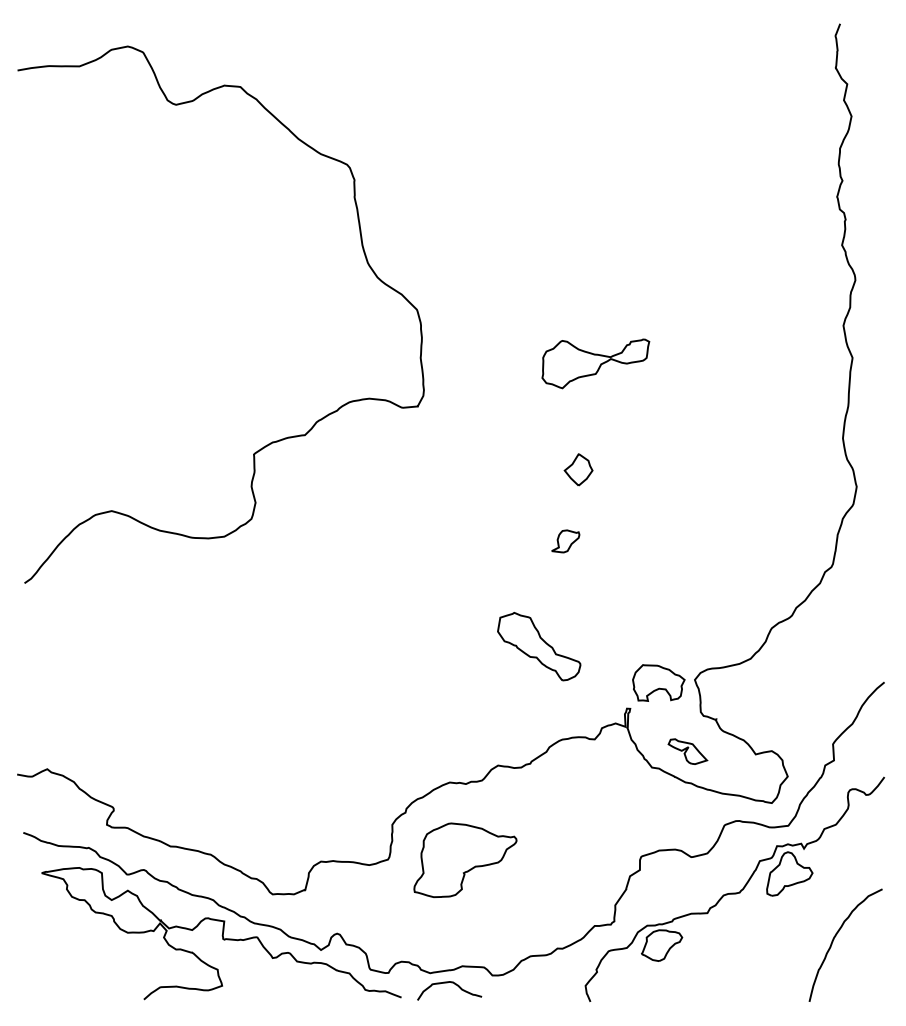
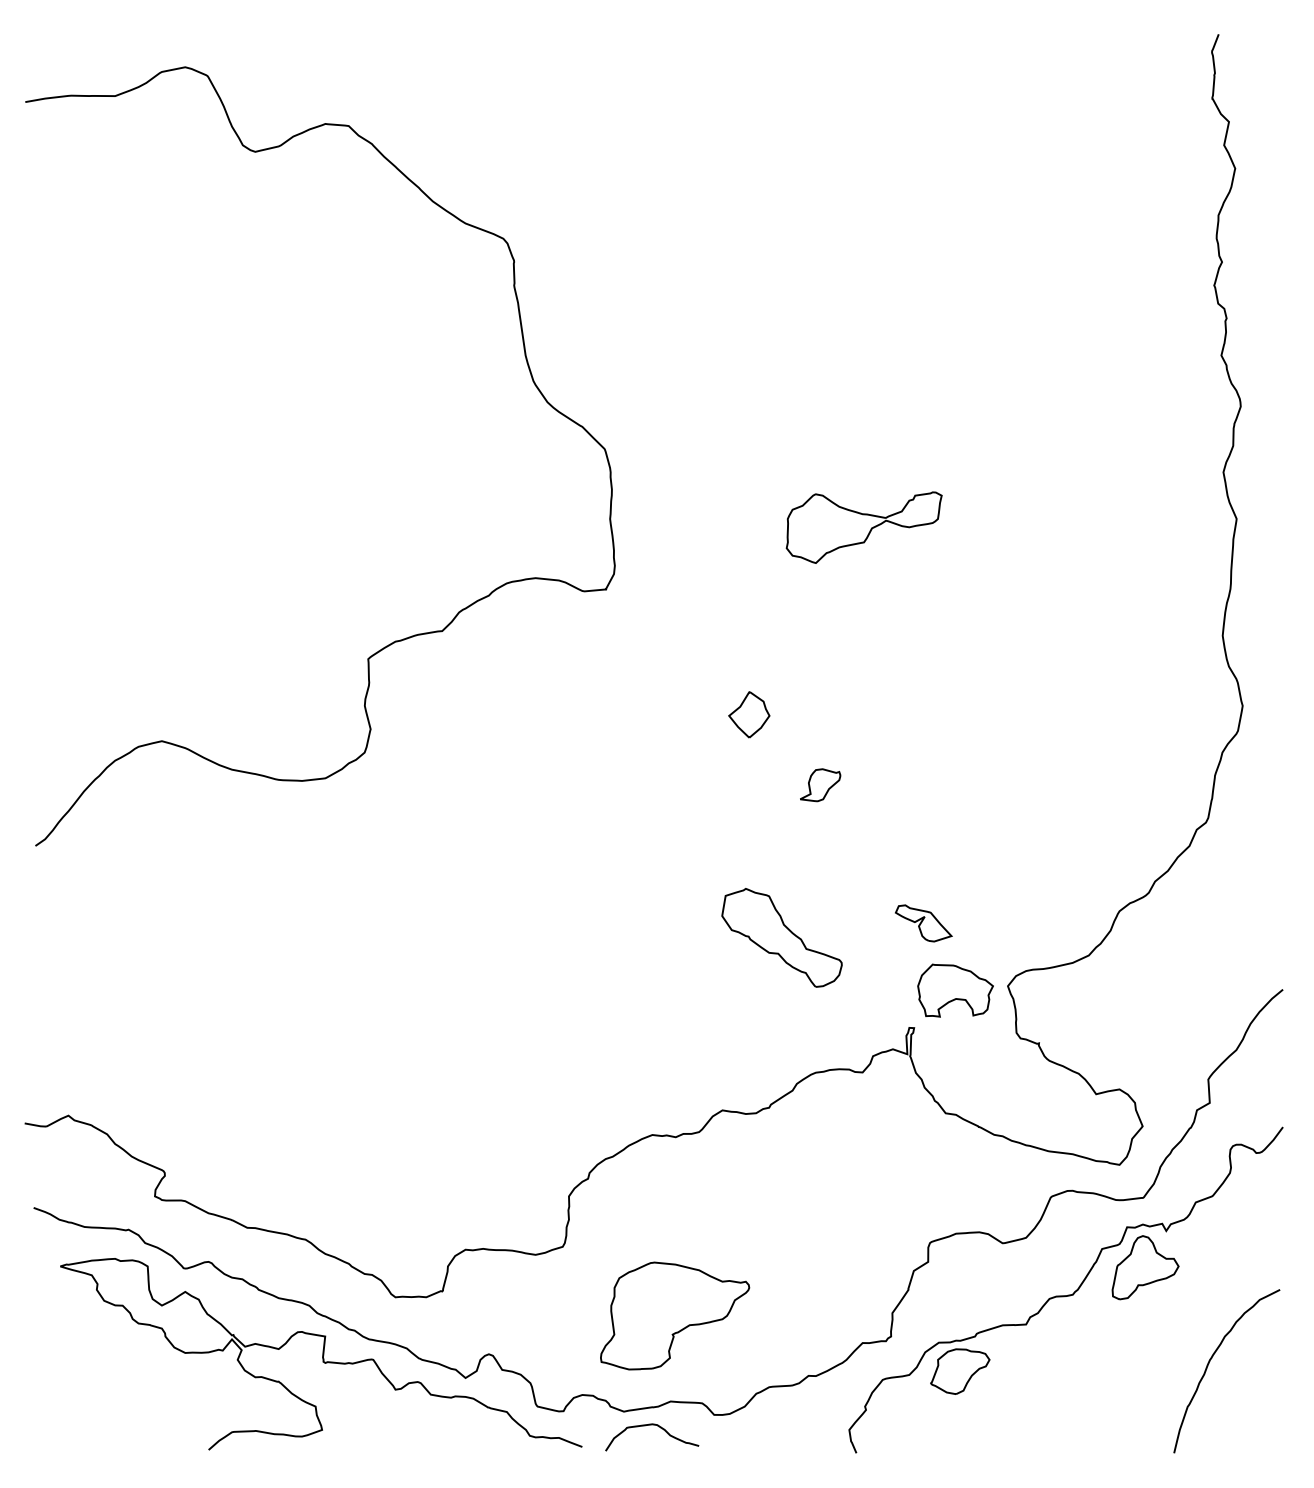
part: (578, 469) -> (749, 714), moved
part: (687, 751) -> (923, 923), moved
part: (465, 860) -> (675, 1316), moved

